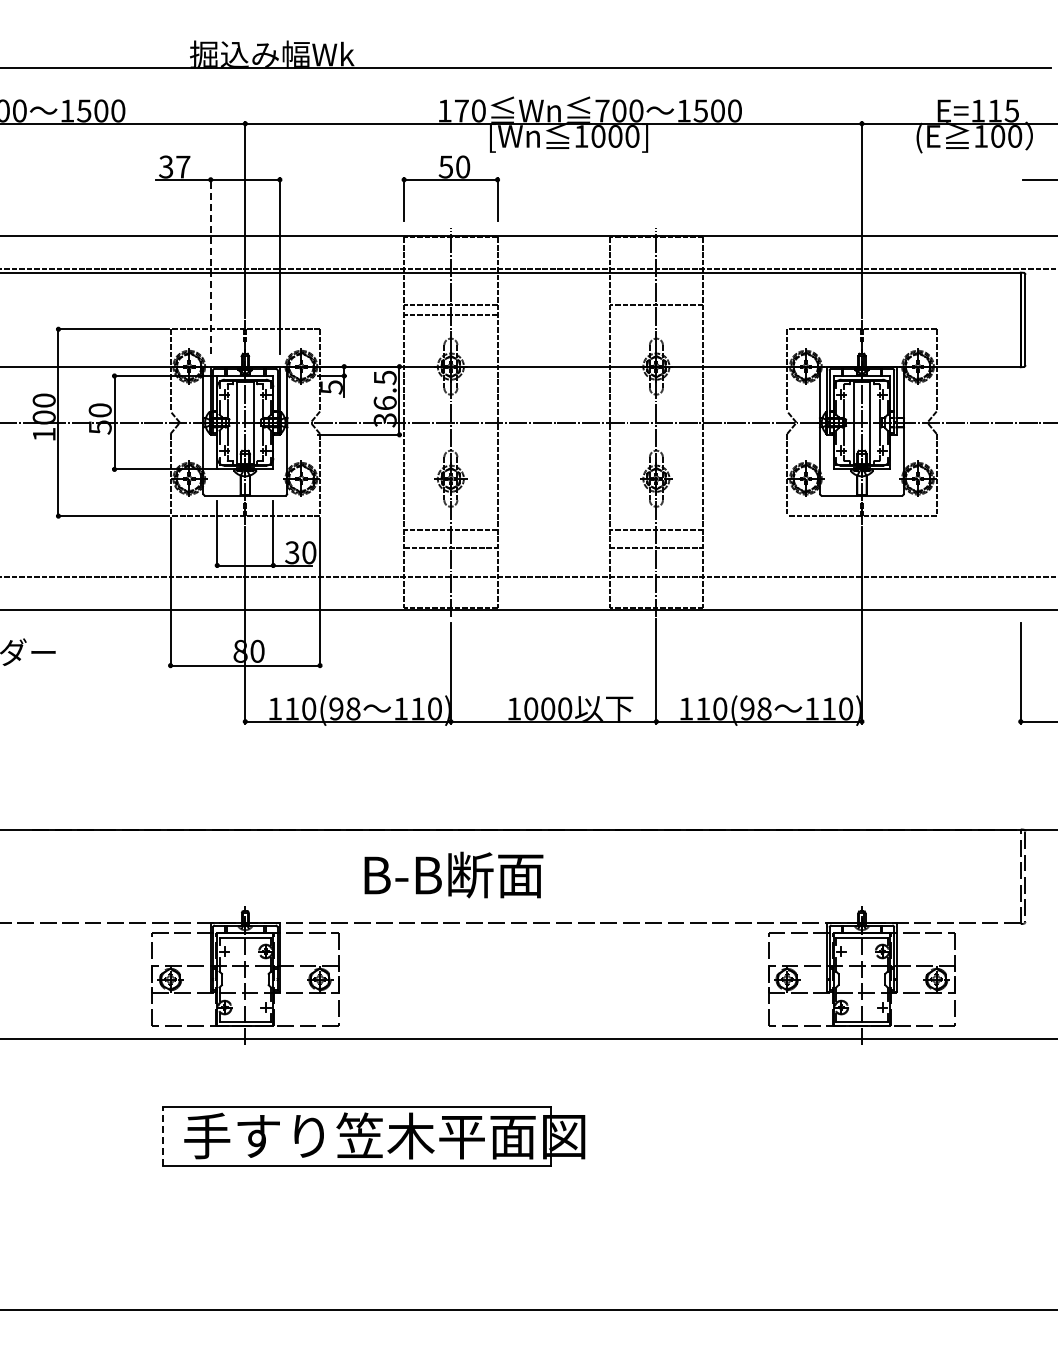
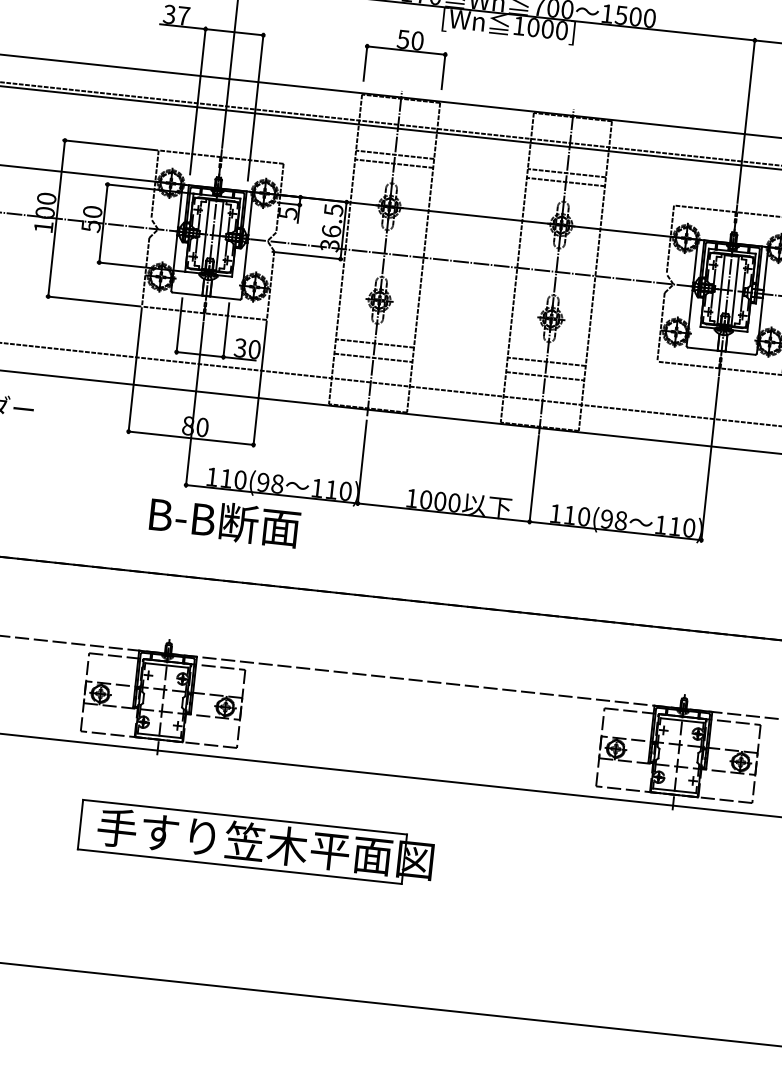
line: (210, 265) -> (197, 100), dashed -> solid
line: (656, 315) -> (566, 182), added
text: (453, 874) -> (224, 521), moved
line: (163, 1136) -> (80, 824), dashed -> solid

